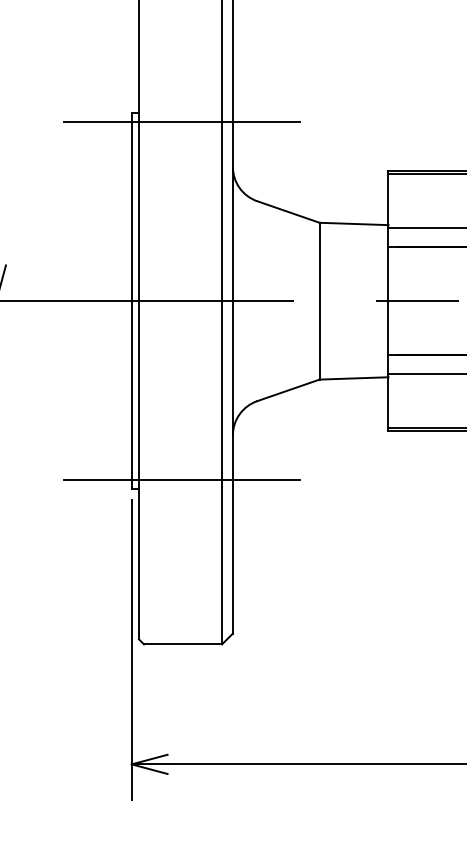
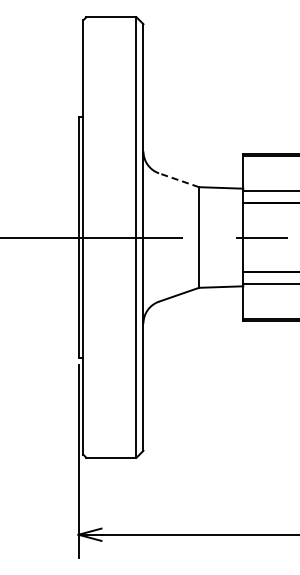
line: (181, 121) -> (110, 122), removed
line: (287, 212) -> (178, 180), solid -> dashed
line: (181, 480) -> (110, 352), removed

